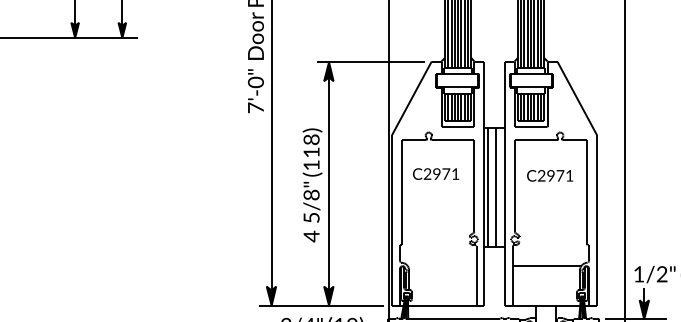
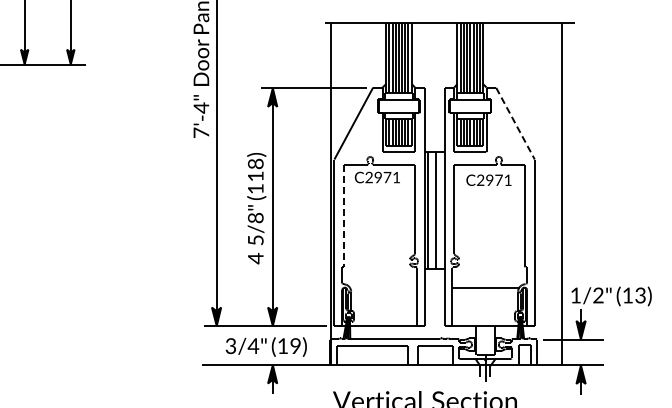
text: (256, 81) -> (201, 107), 7'-0" -> 7'-4"
line: (577, 98) -> (515, 123), solid -> dashed
text: (435, 174) -> (376, 177), moved
text: (549, 175) -> (488, 179), moved
line: (402, 193) -> (344, 216), solid -> dashed

